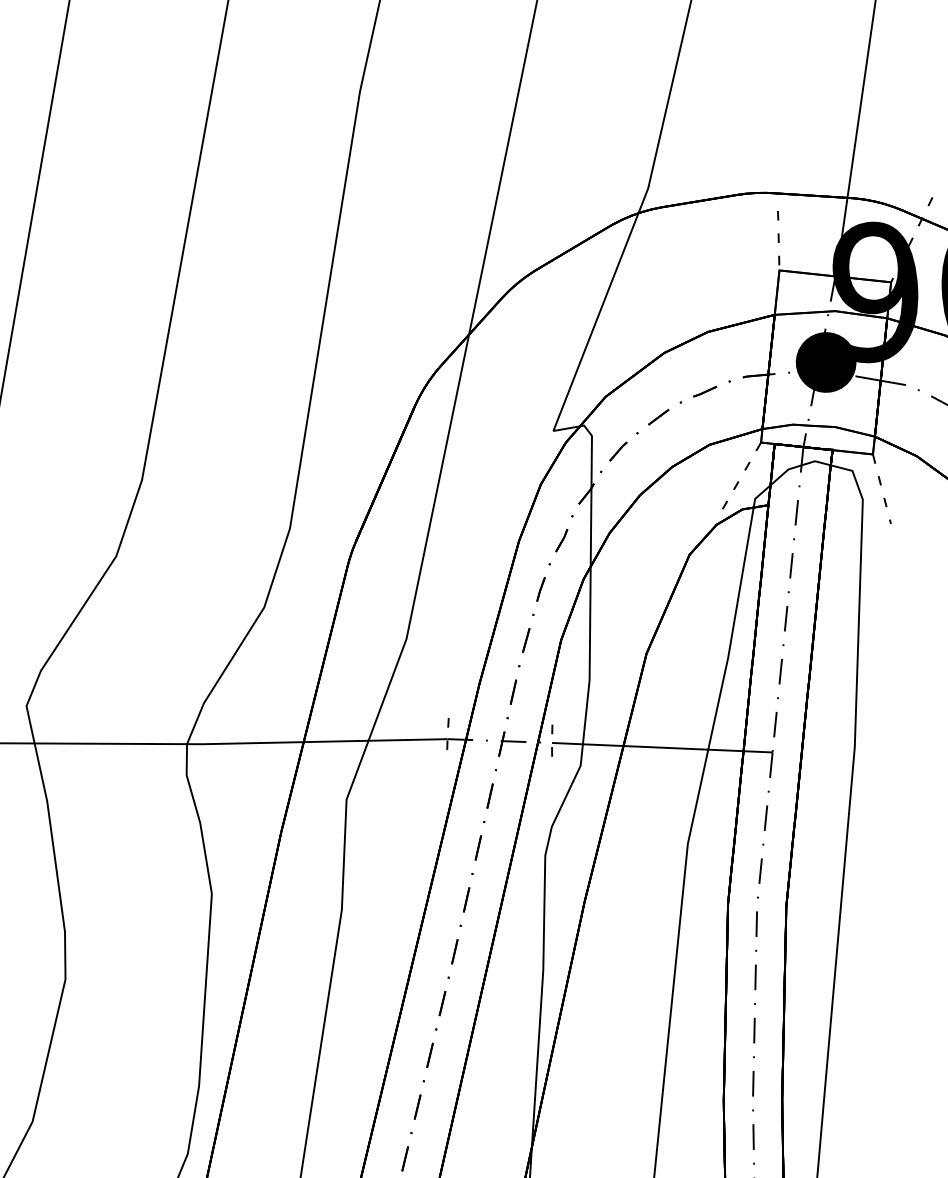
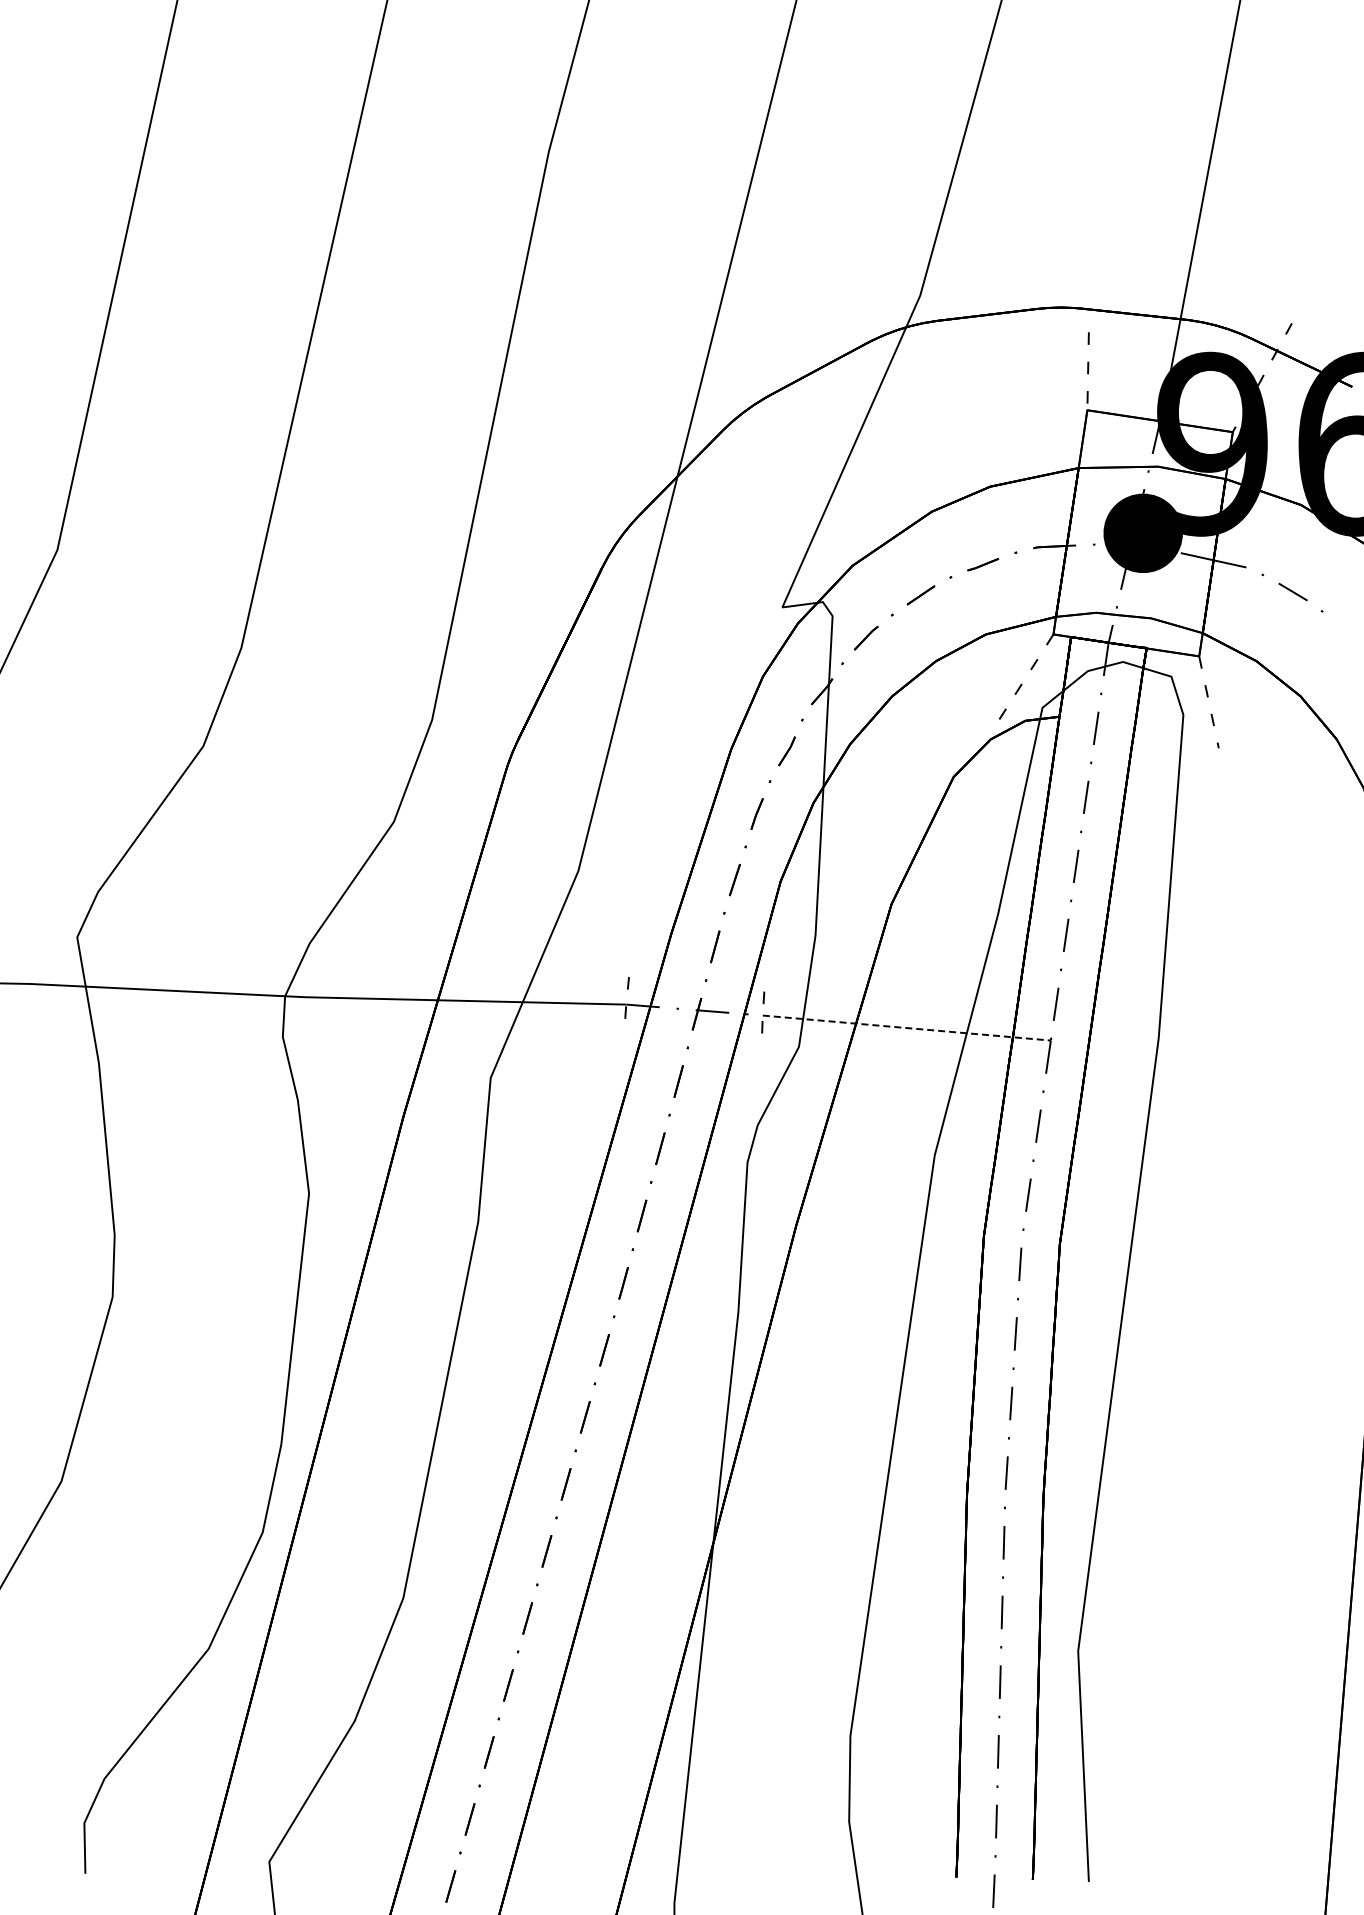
line: (662, 748) -> (906, 1028), solid -> dashed

